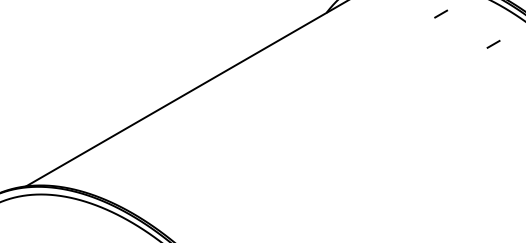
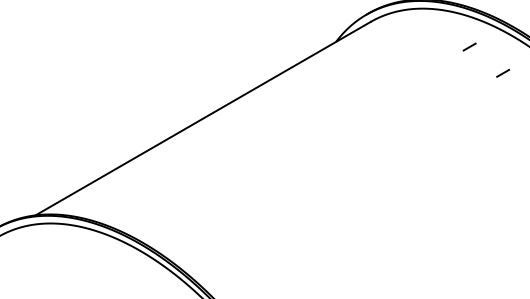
line: (440, 13) -> (469, 46), moved

